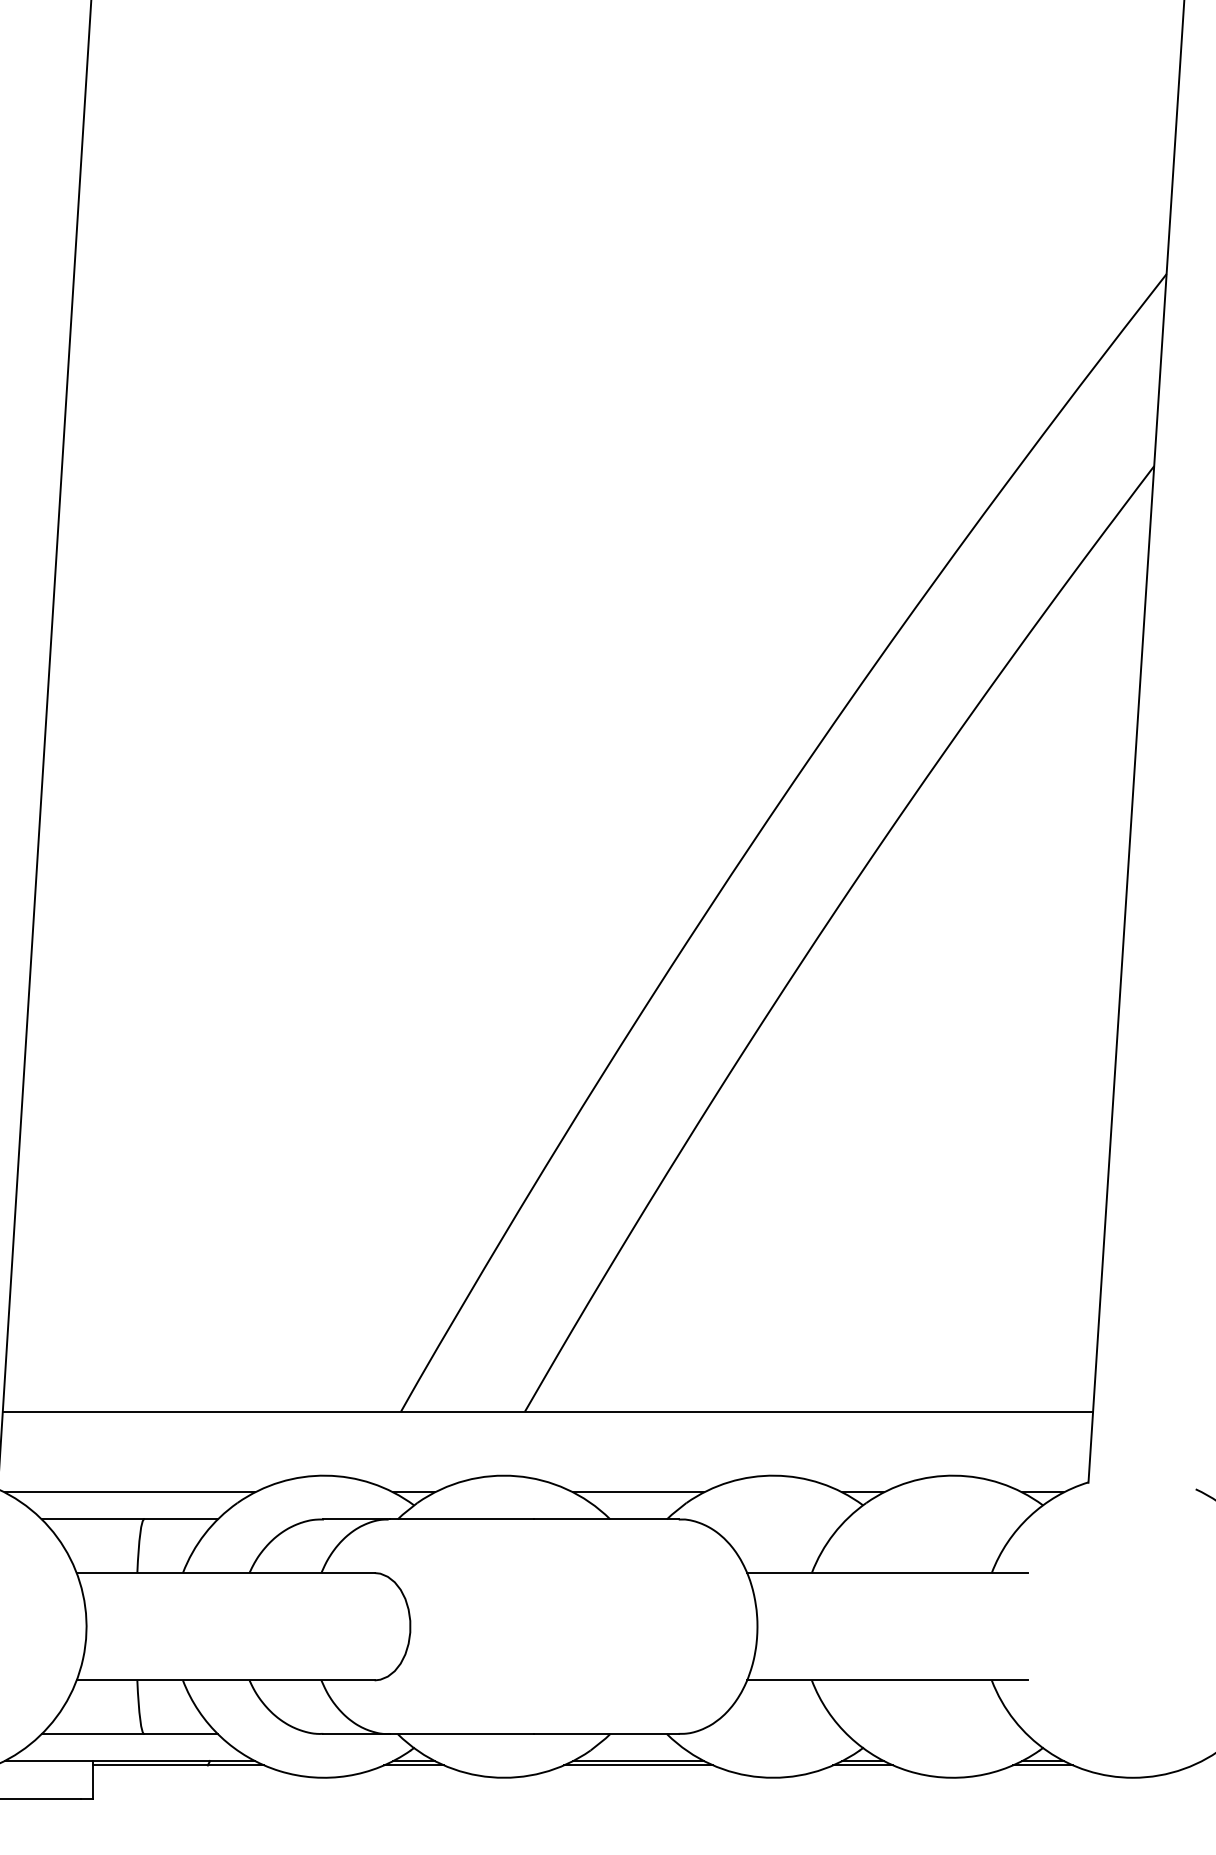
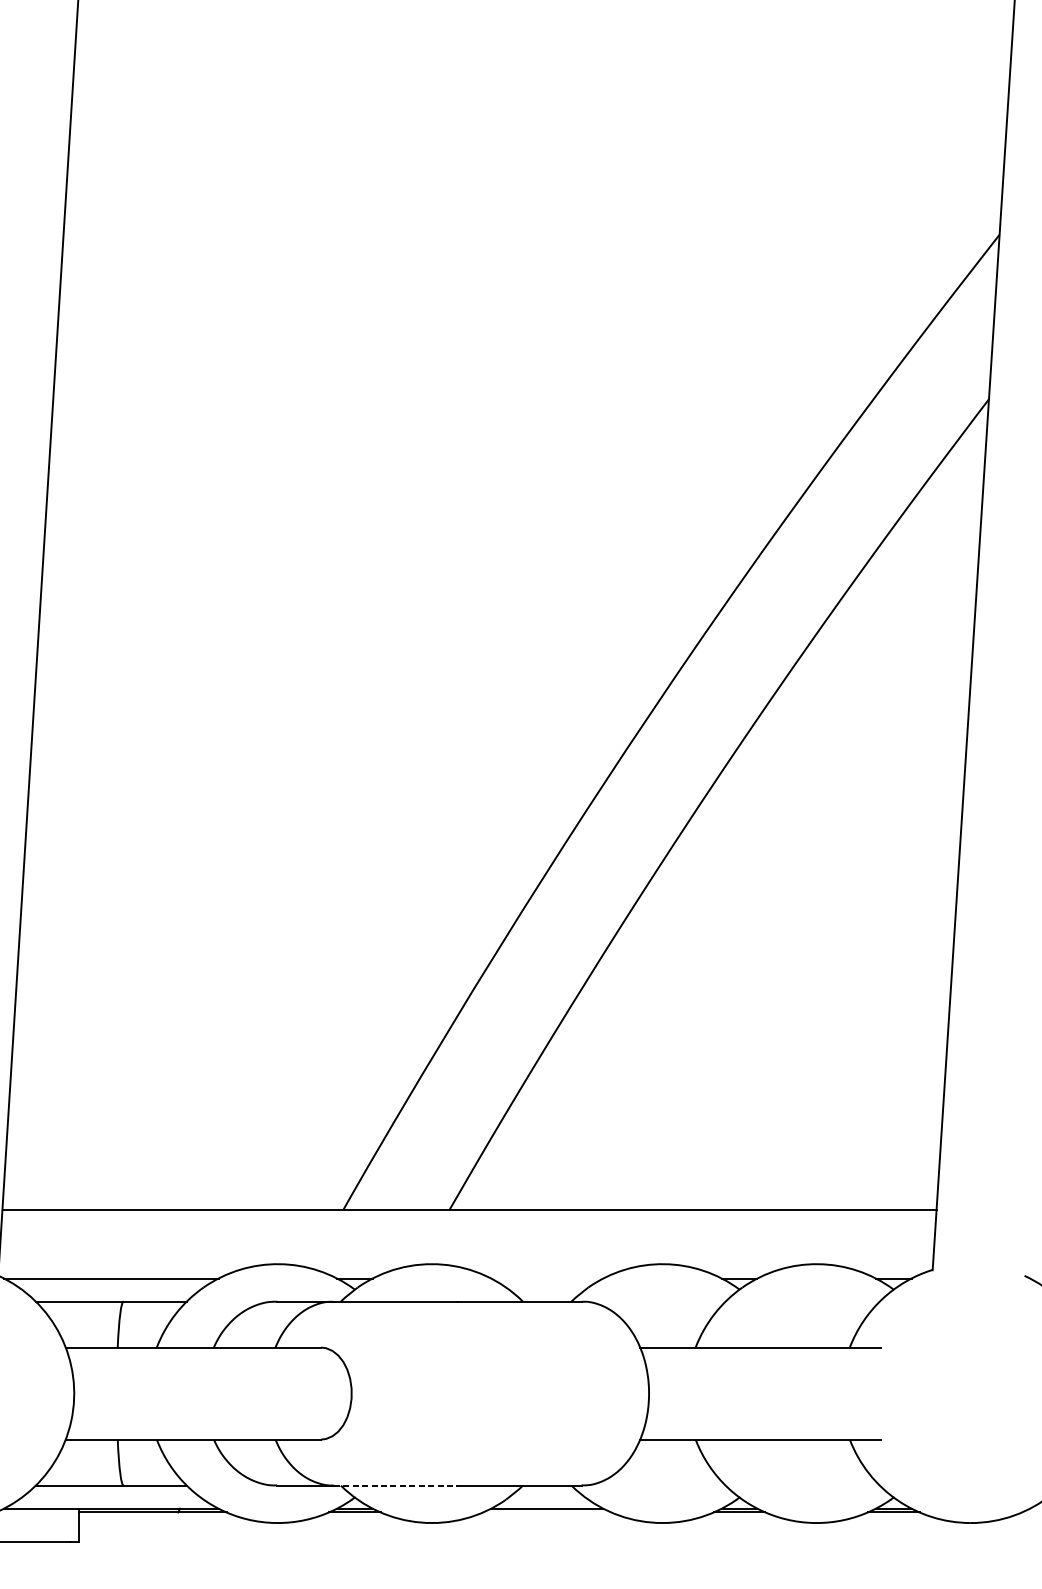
line: (638, 1492) -> (547, 1278), removed
line: (462, 1734) -> (396, 1485), solid -> dashed
line: (638, 1765) -> (547, 1512), removed

